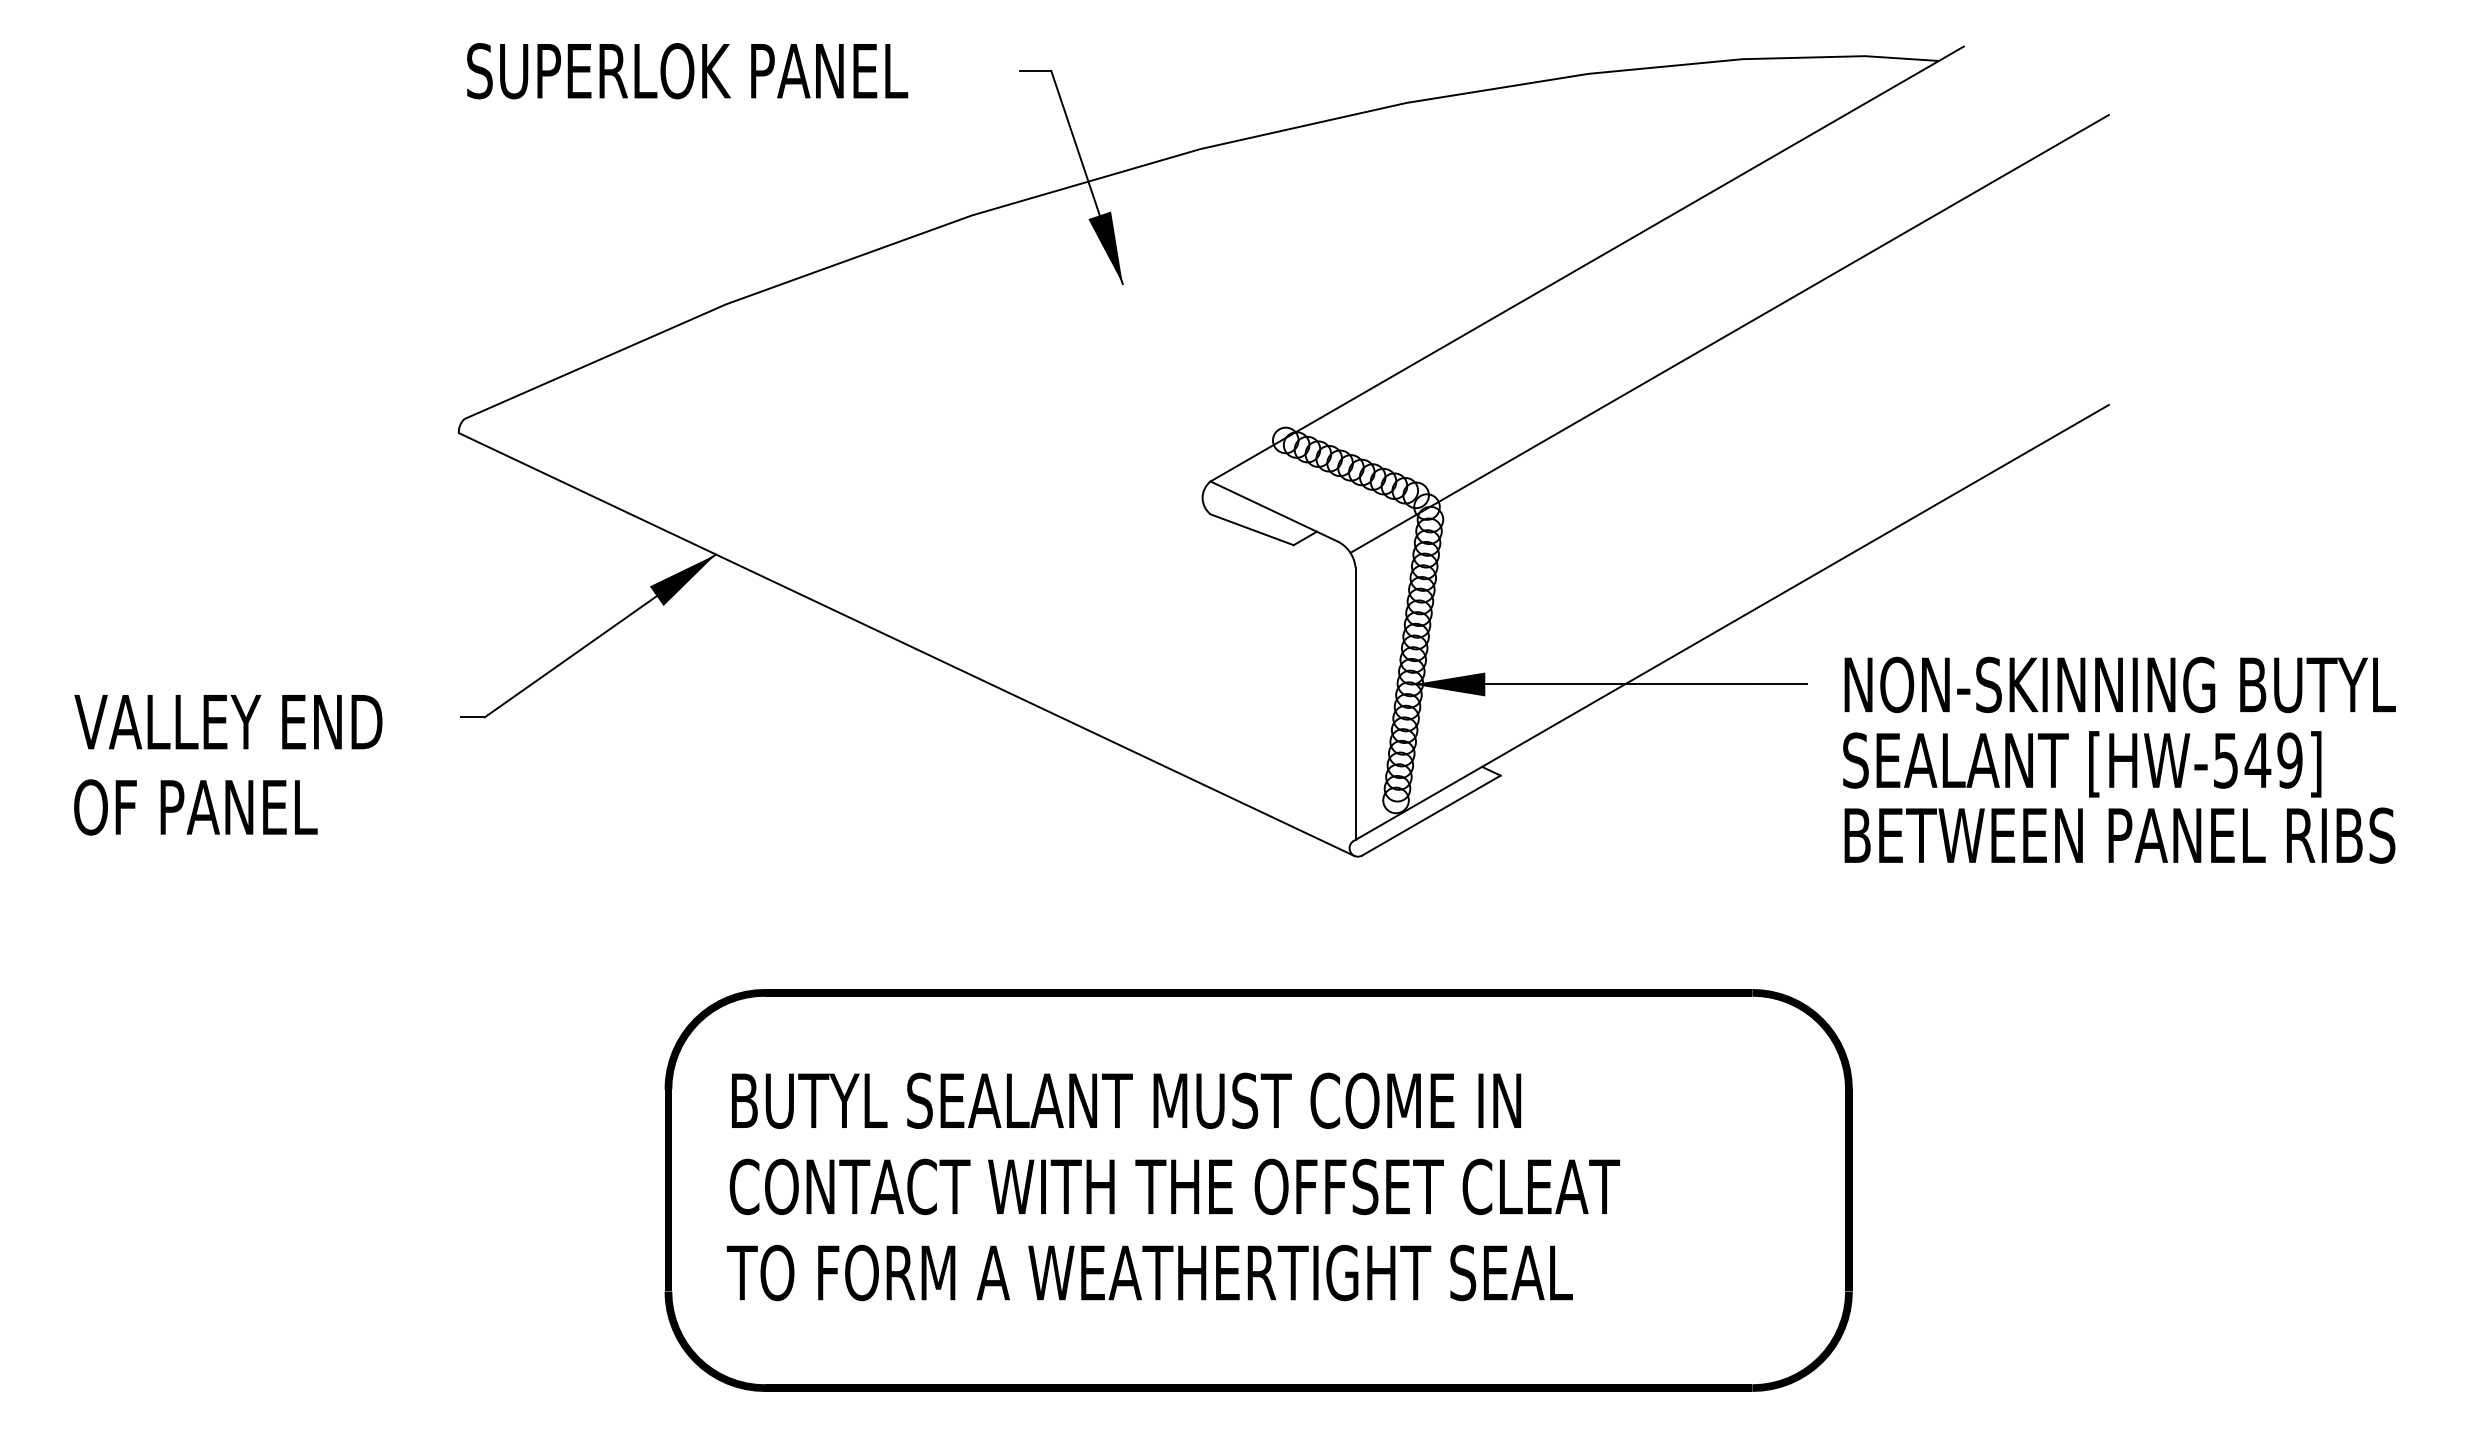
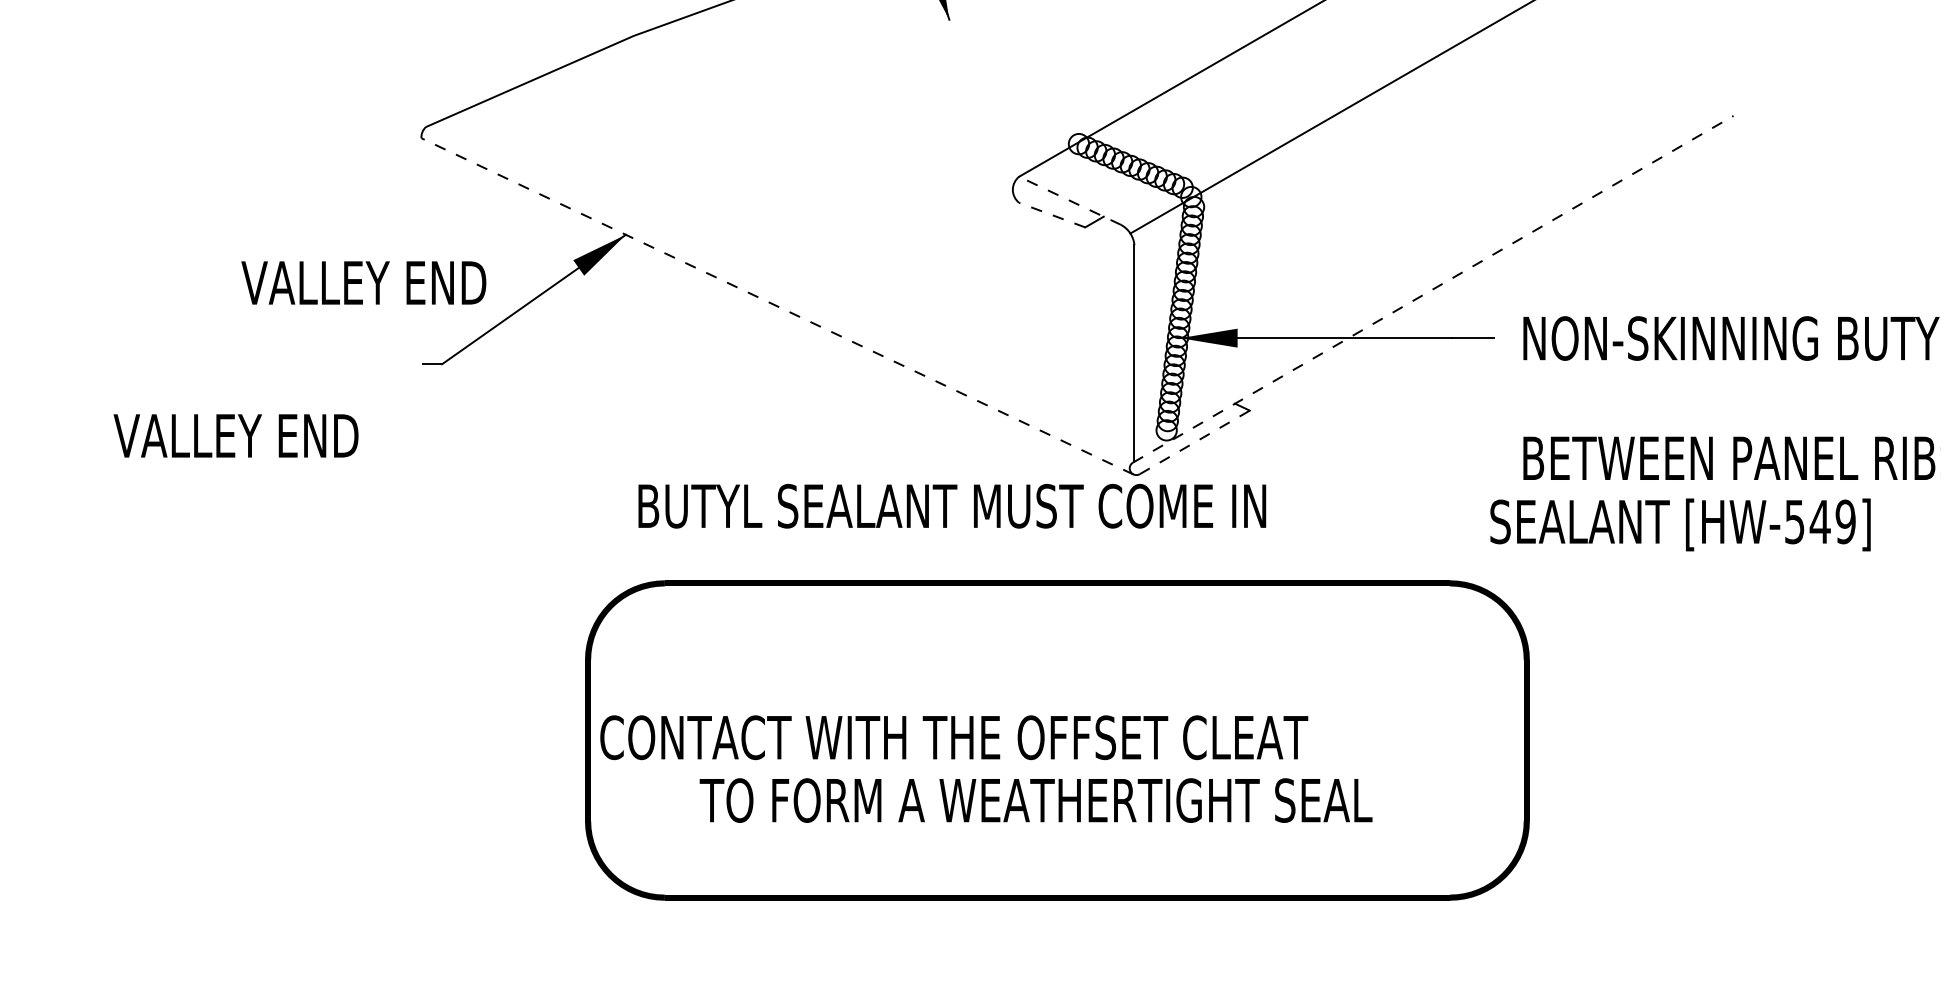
line: (1274, 511) -> (1070, 200), solid -> dashed
line: (1251, 529) -> (1051, 214), solid -> dashed
line: (1731, 622) -> (1433, 288), solid -> dashed
line: (906, 644) -> (777, 306), solid -> dashed
text: (228, 722) -> (363, 283), moved
text: (2082, 764) -> (1680, 525), moved
text: (225, 807) -> (235, 435), OF PANEL -> VALLEY END
line: (1431, 815) -> (1194, 442), solid -> dashed
text: (1126, 1100) -> (952, 505), moved
text: (1174, 1186) -> (953, 737), moved
text: (1149, 1272) -> (1035, 800), moved

